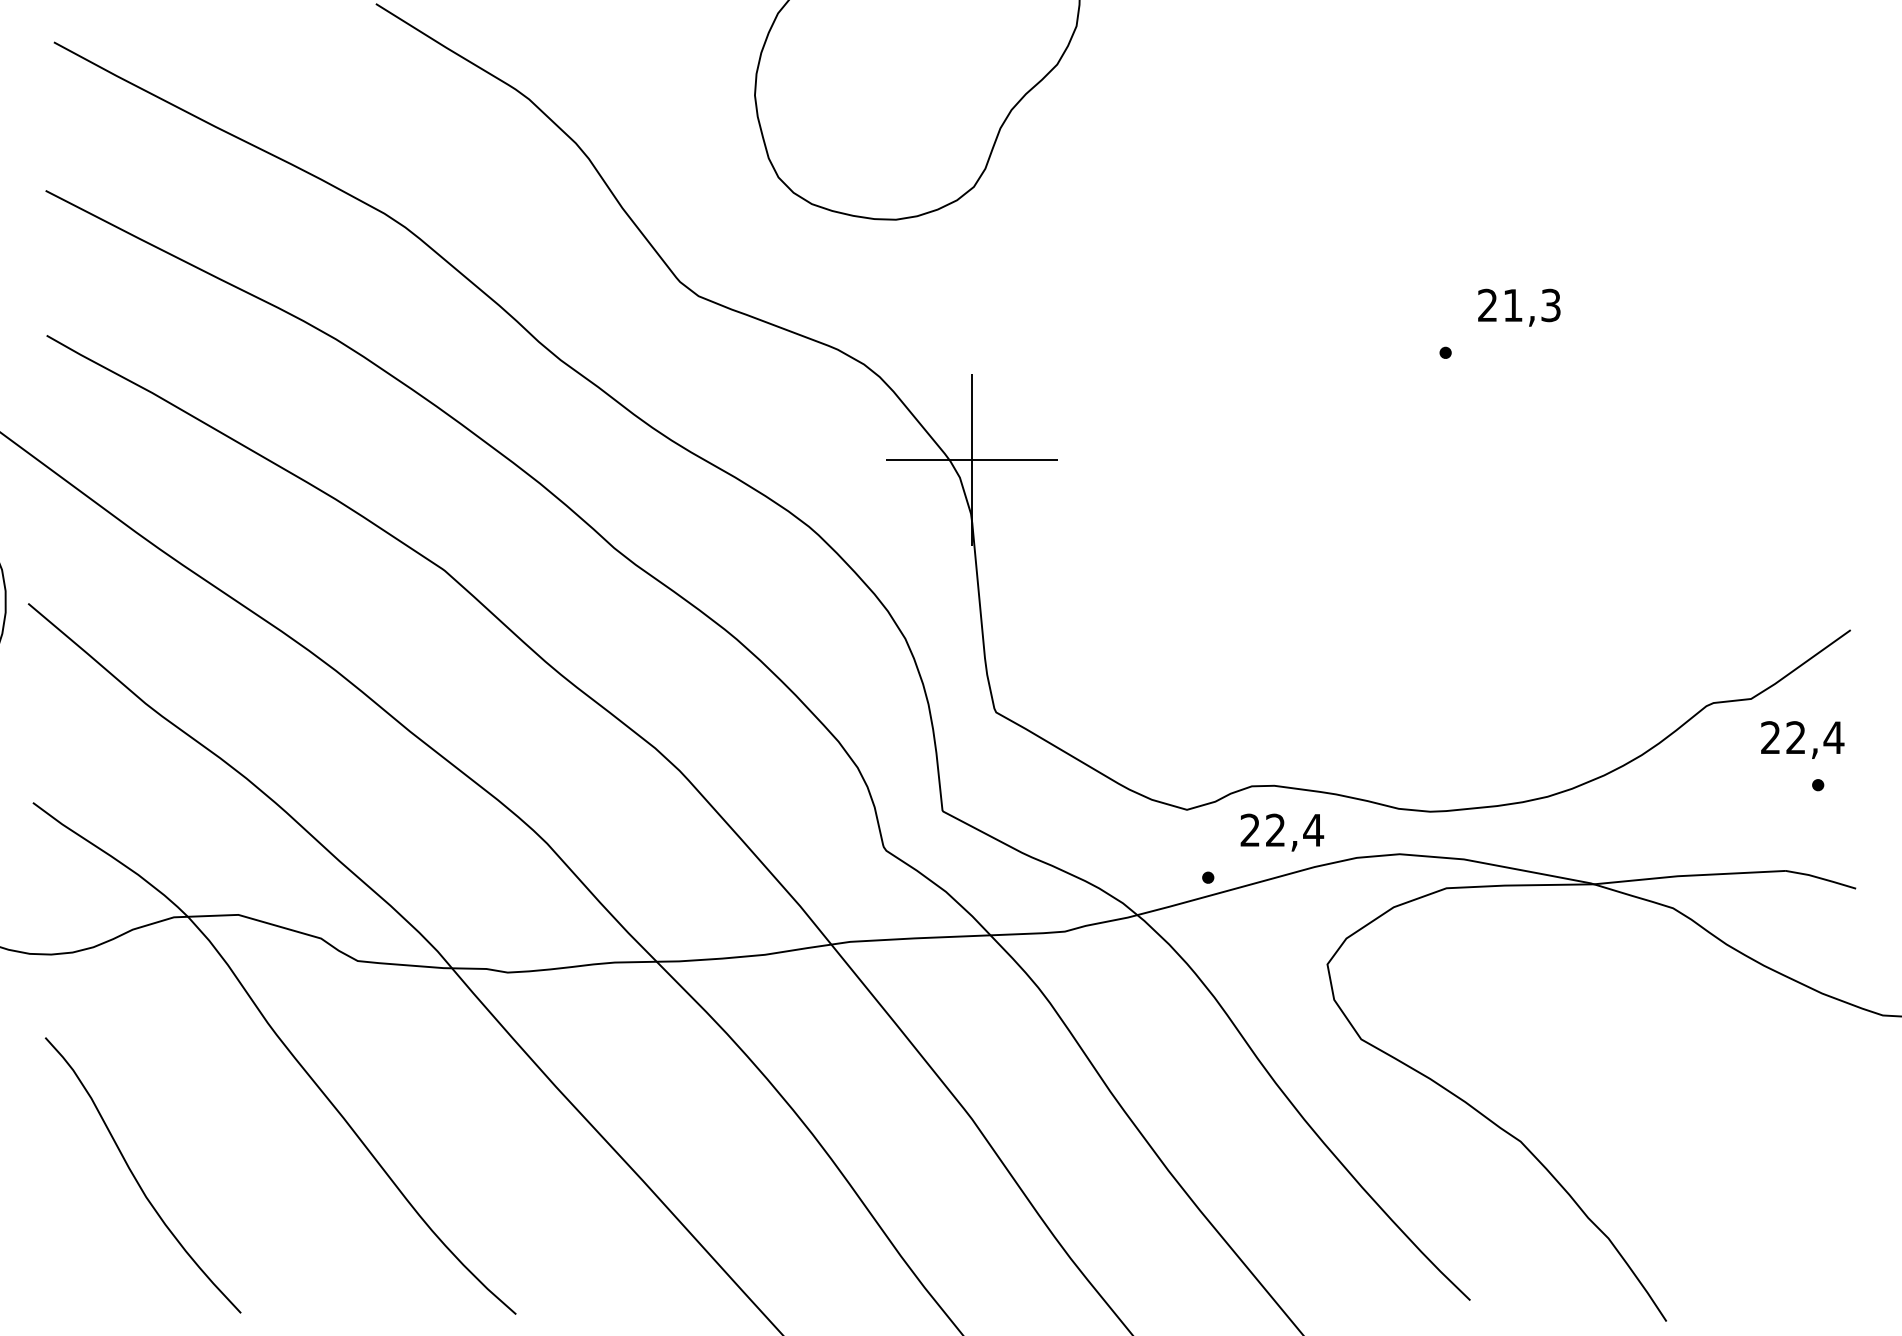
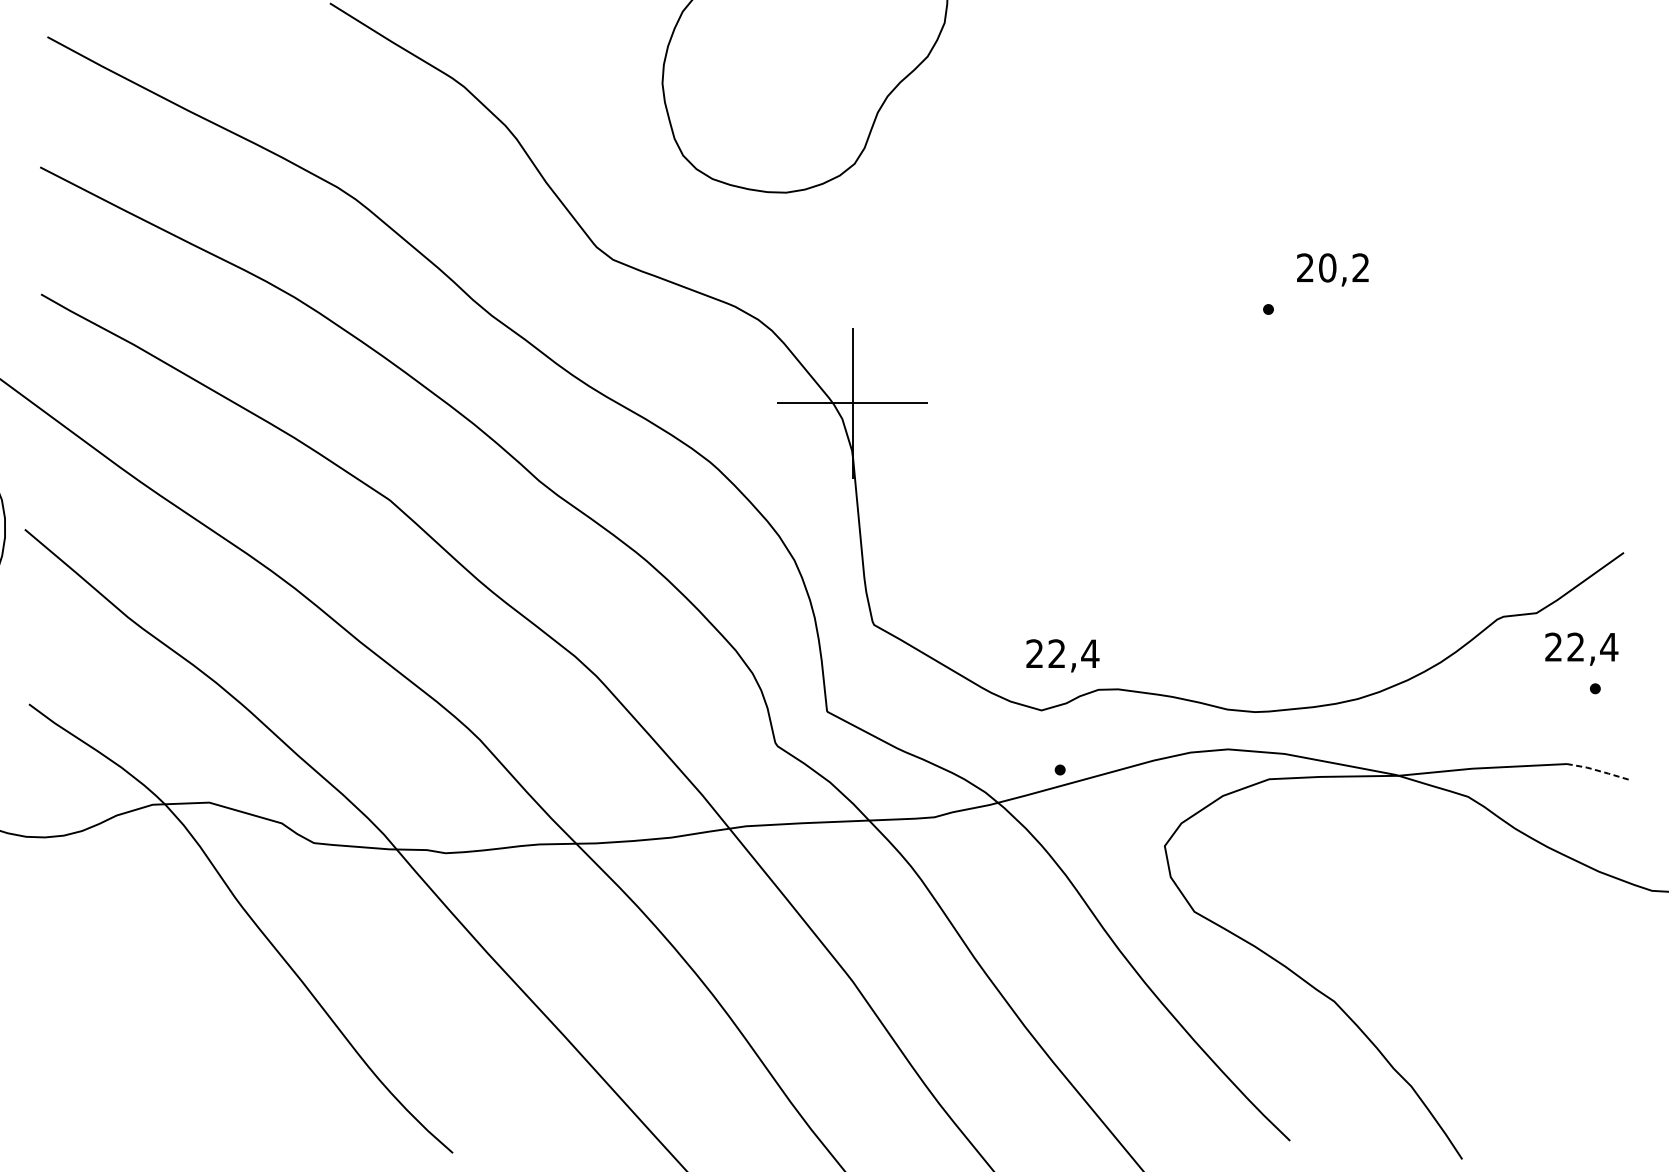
text: (1531, 305) -> (1343, 267), 21,3 -> 20,2
text: (1282, 832) -> (1063, 655), moved
line: (1820, 878) -> (1597, 770), solid -> dashed
curve: (136, 1178) -> (119, 1033), removed

